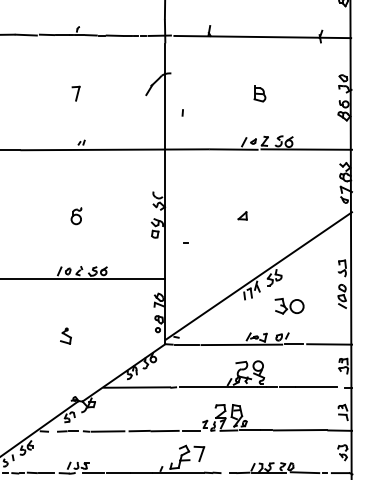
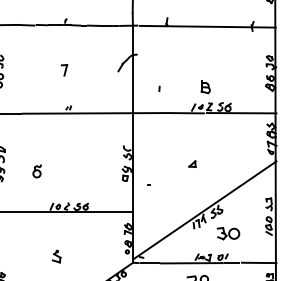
part: (259, 93) -> (205, 87), moved
line: (182, 112) -> (159, 88), moved
part: (76, 216) -> (37, 171), moved

